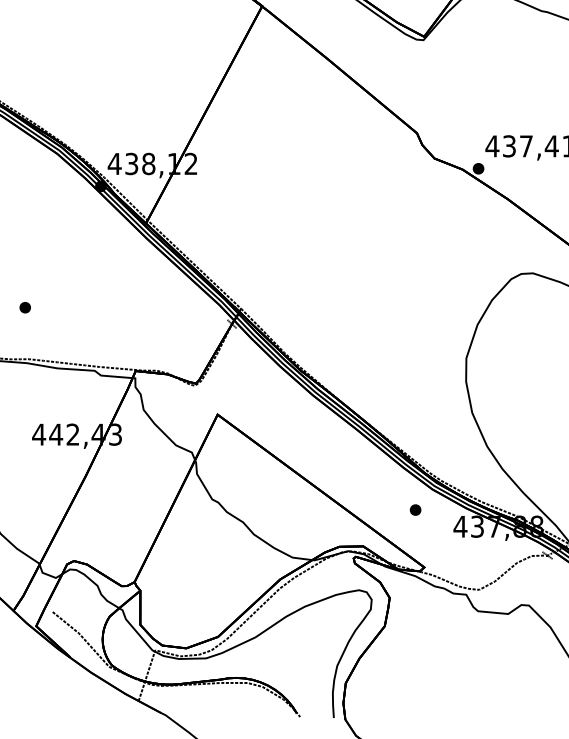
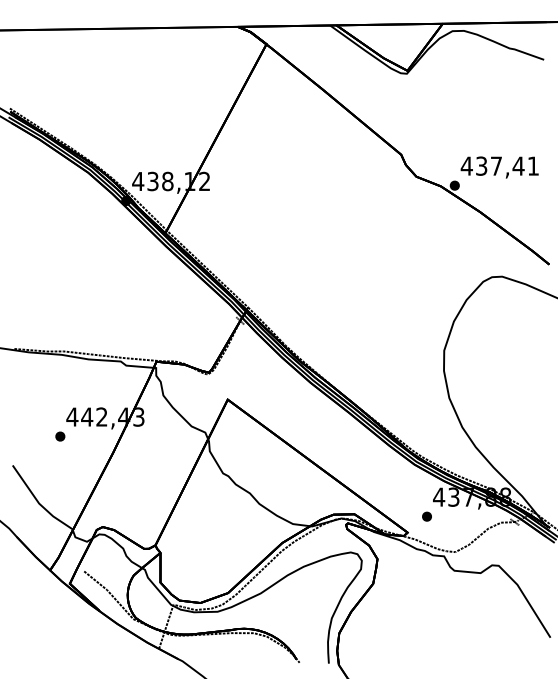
part: (25, 307) -> (60, 436), moved
part: (414, 509) -> (426, 516), moved

